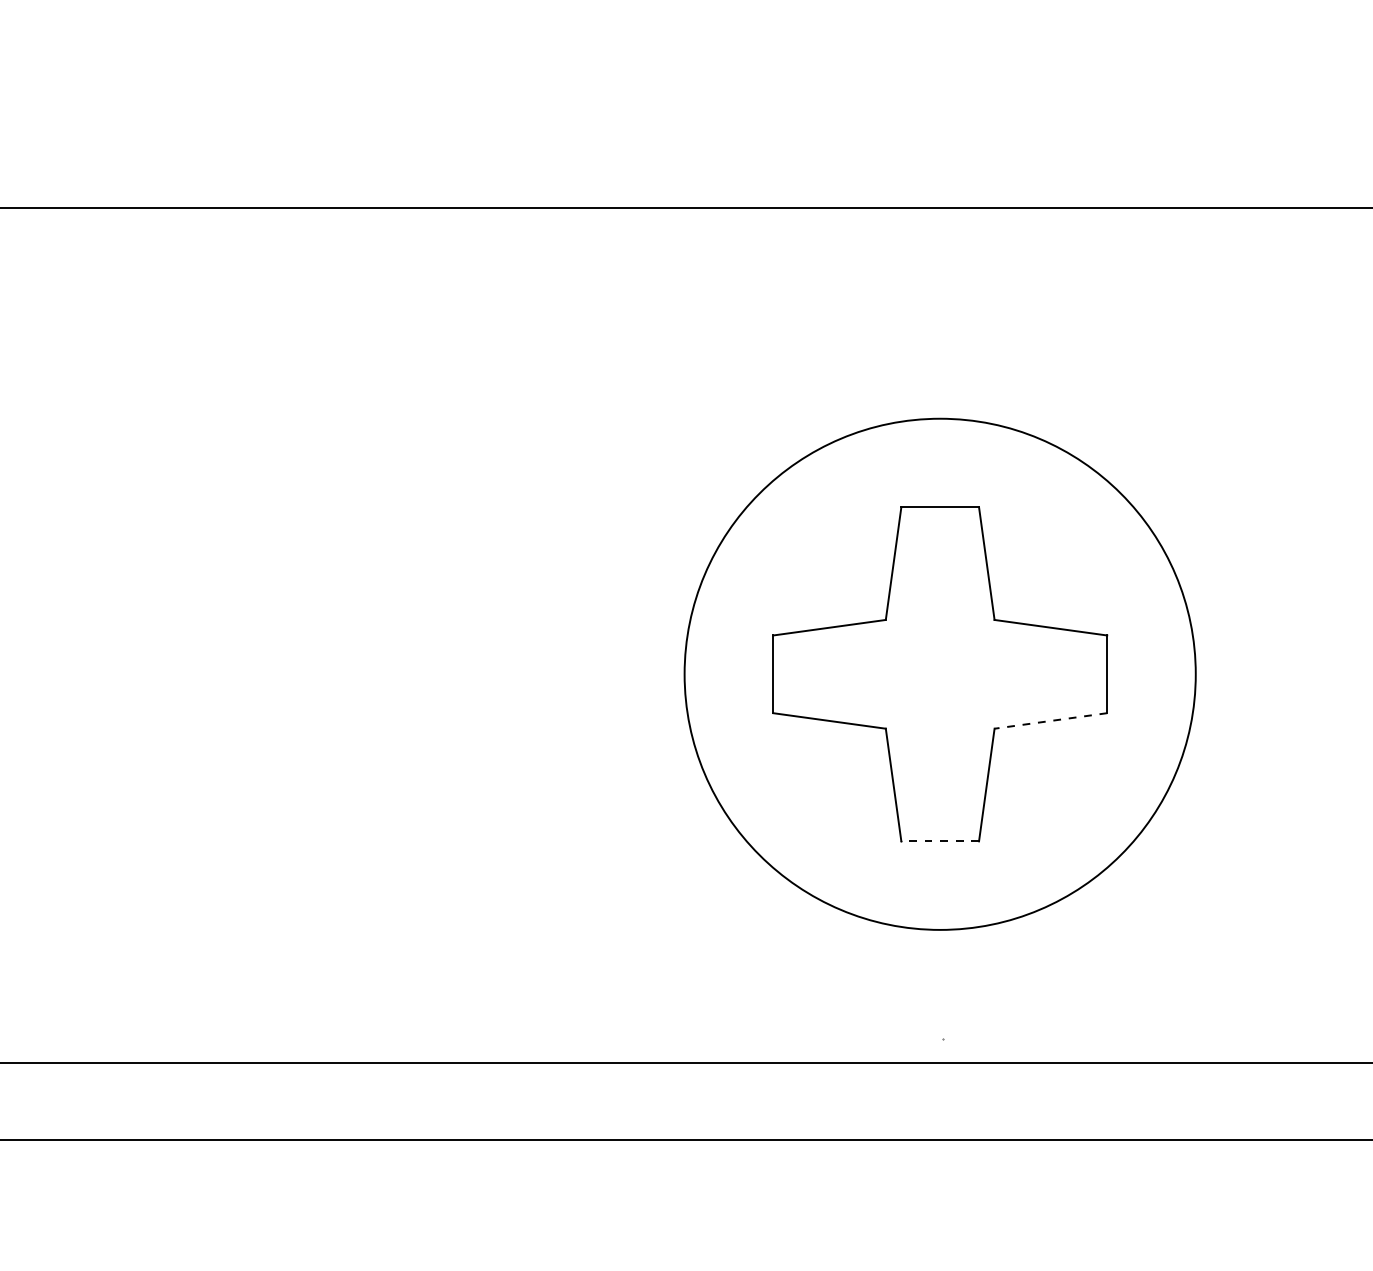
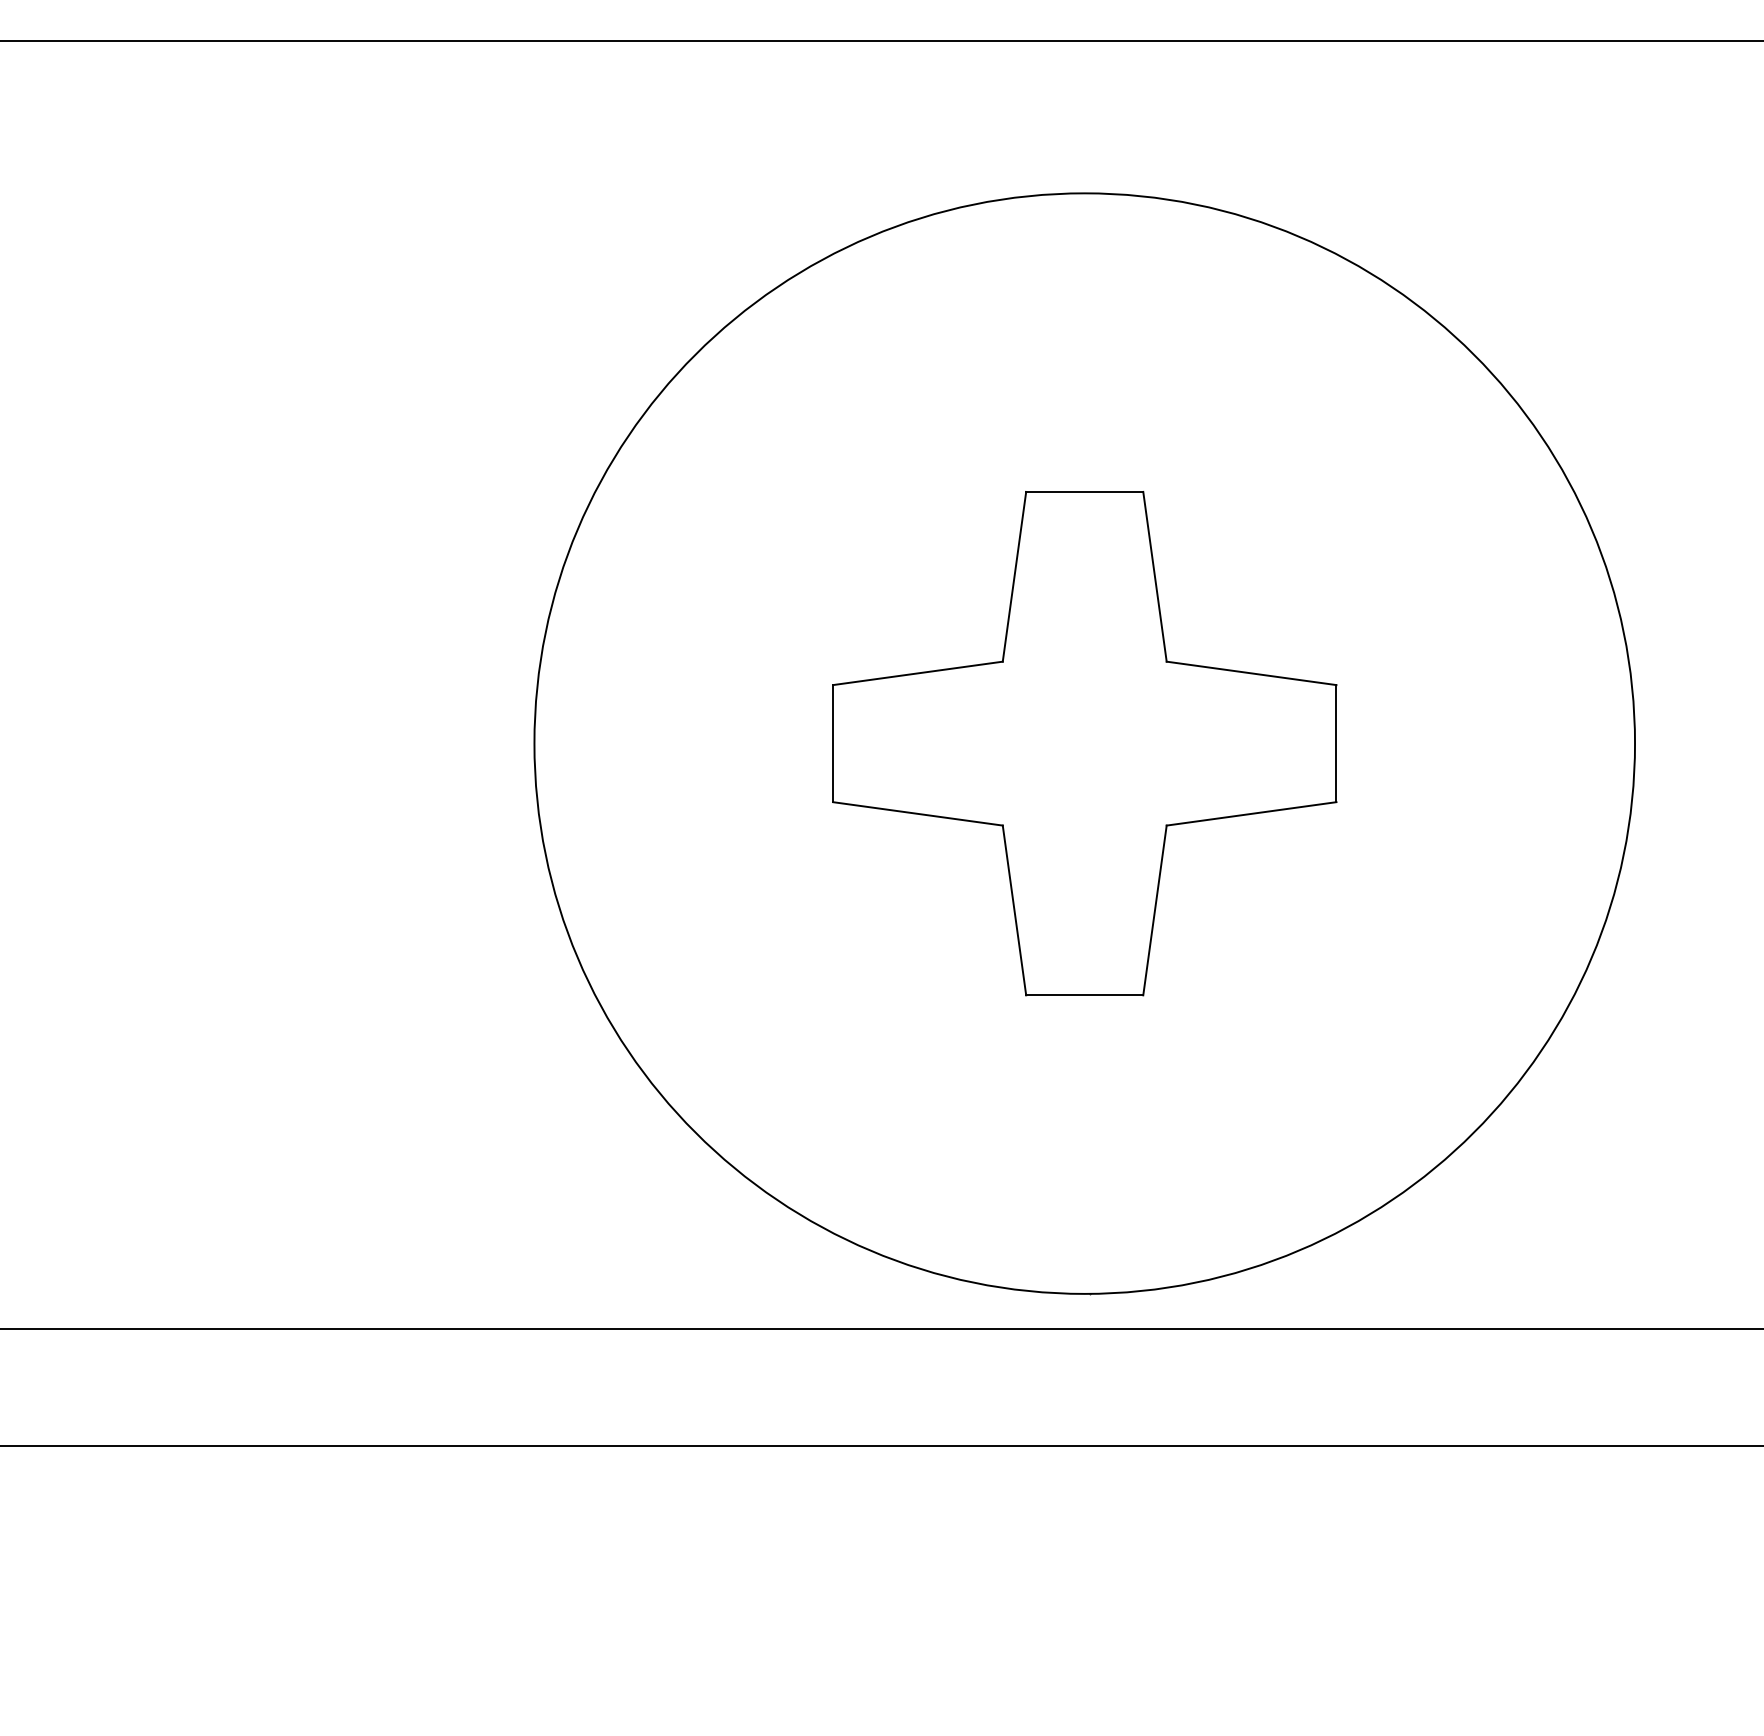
circle: (940, 674) -> (1085, 743), size x1.43
line: (1050, 720) -> (1250, 813), dashed -> solid
line: (940, 841) -> (1085, 995), dashed -> solid

